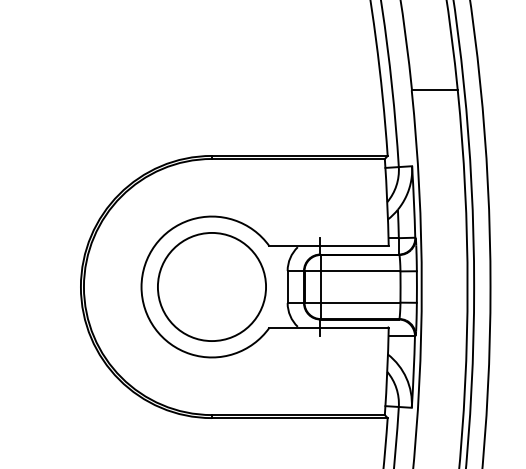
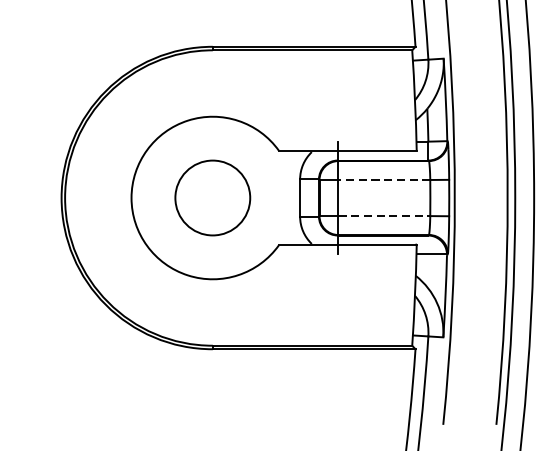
line: (360, 271) -> (384, 180), solid -> dashed
circle: (211, 286) -> (212, 197), size x0.6
line: (360, 302) -> (384, 215), solid -> dashed

